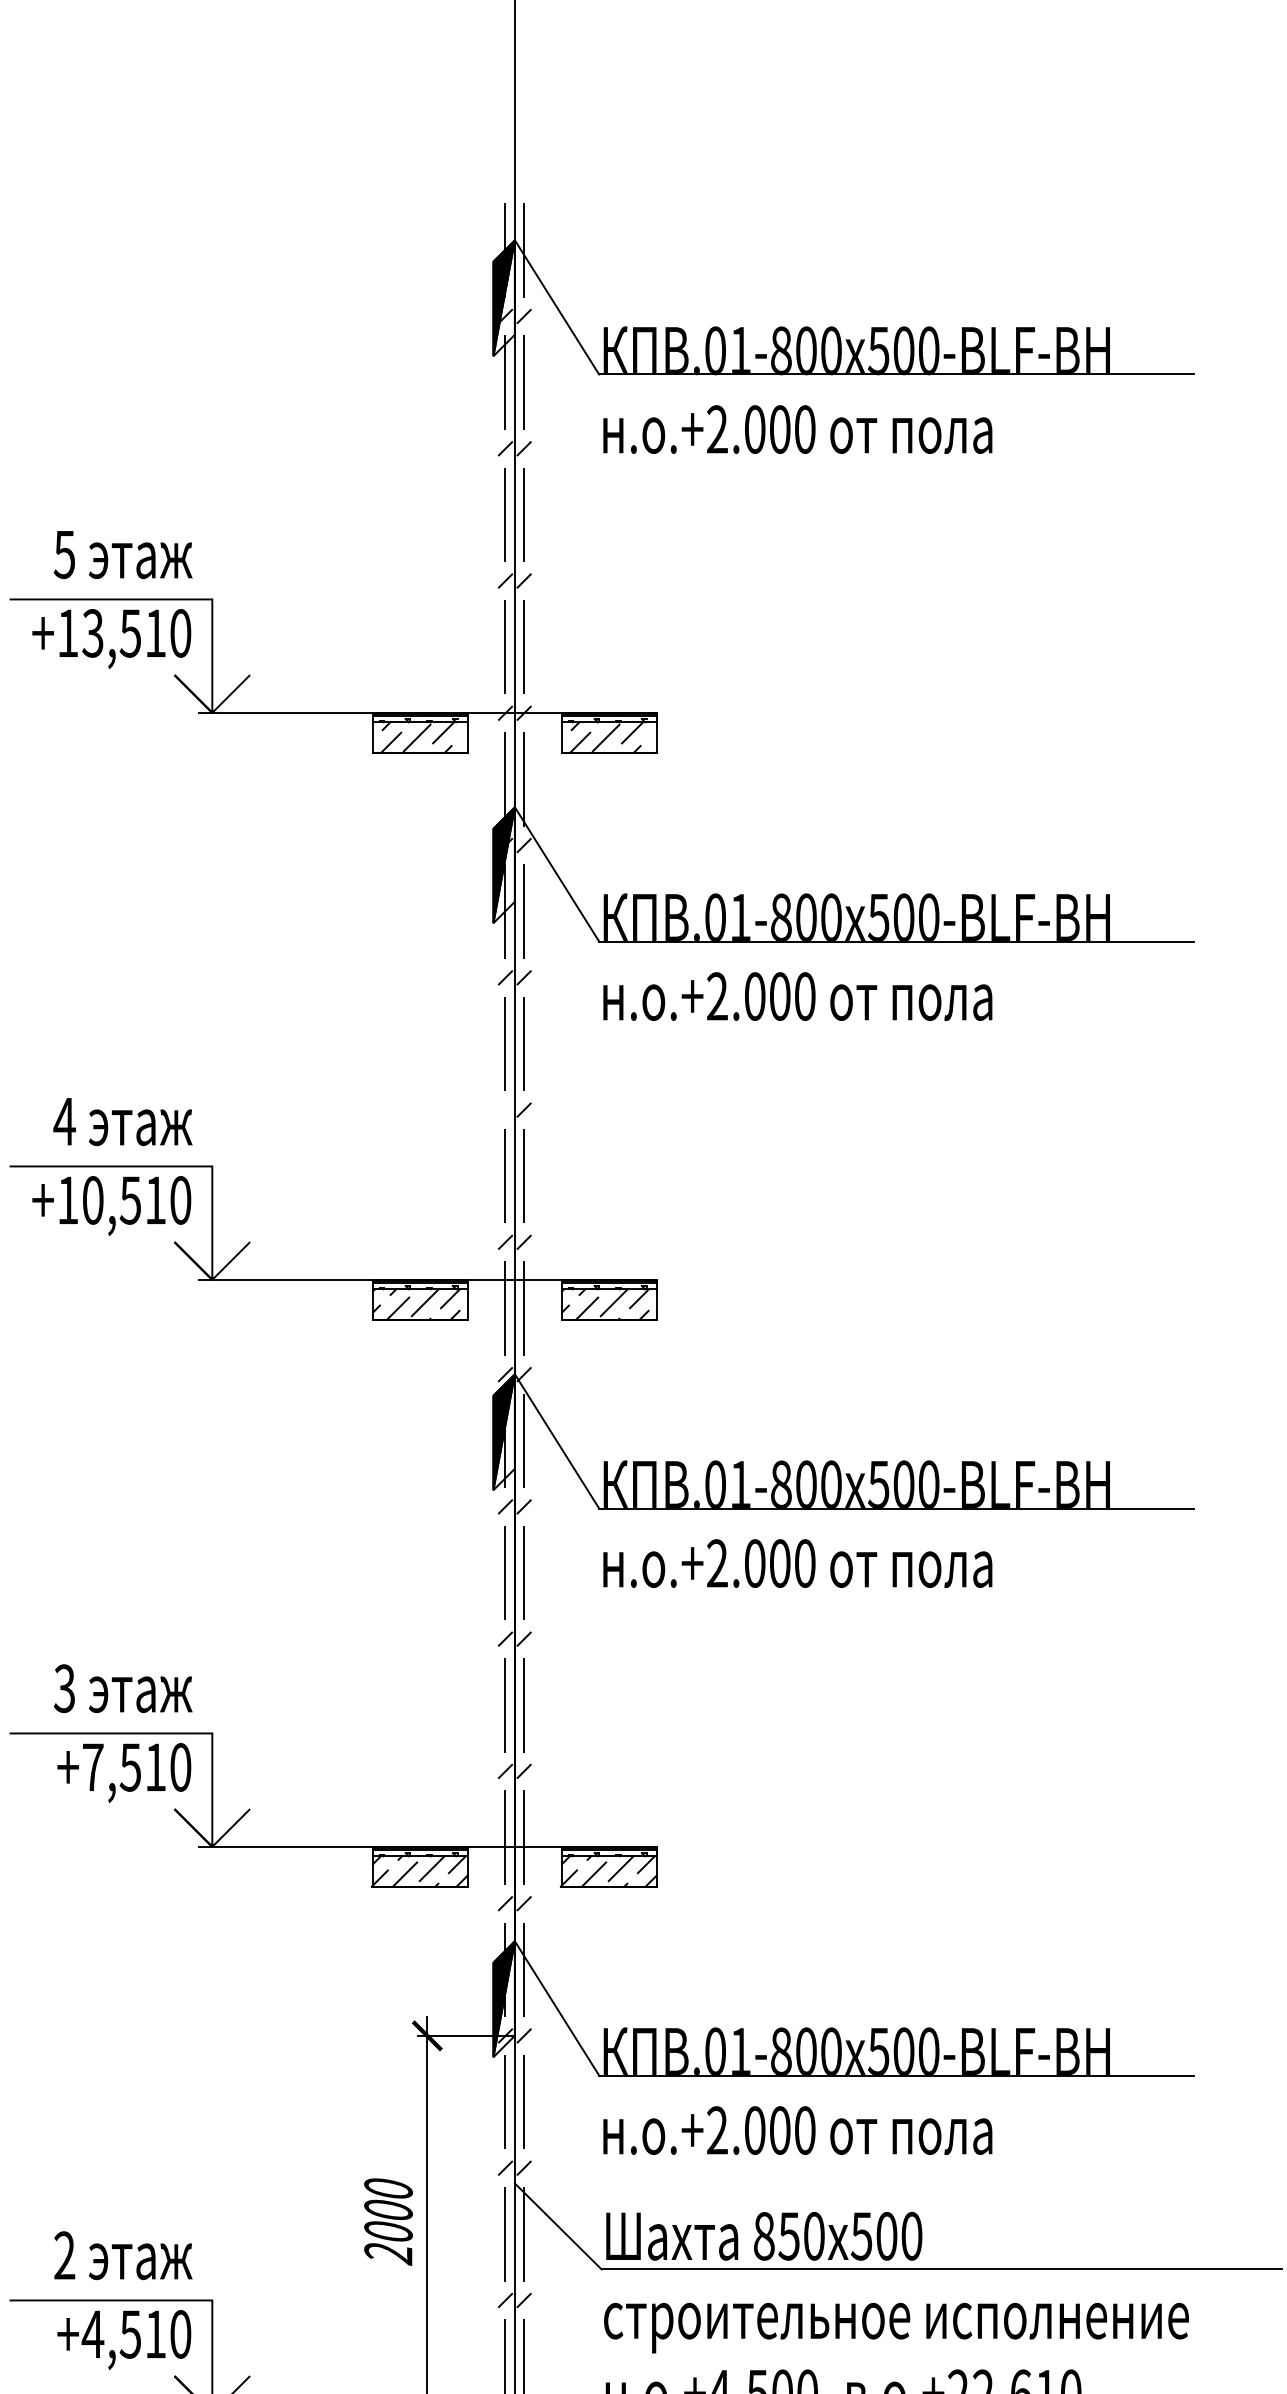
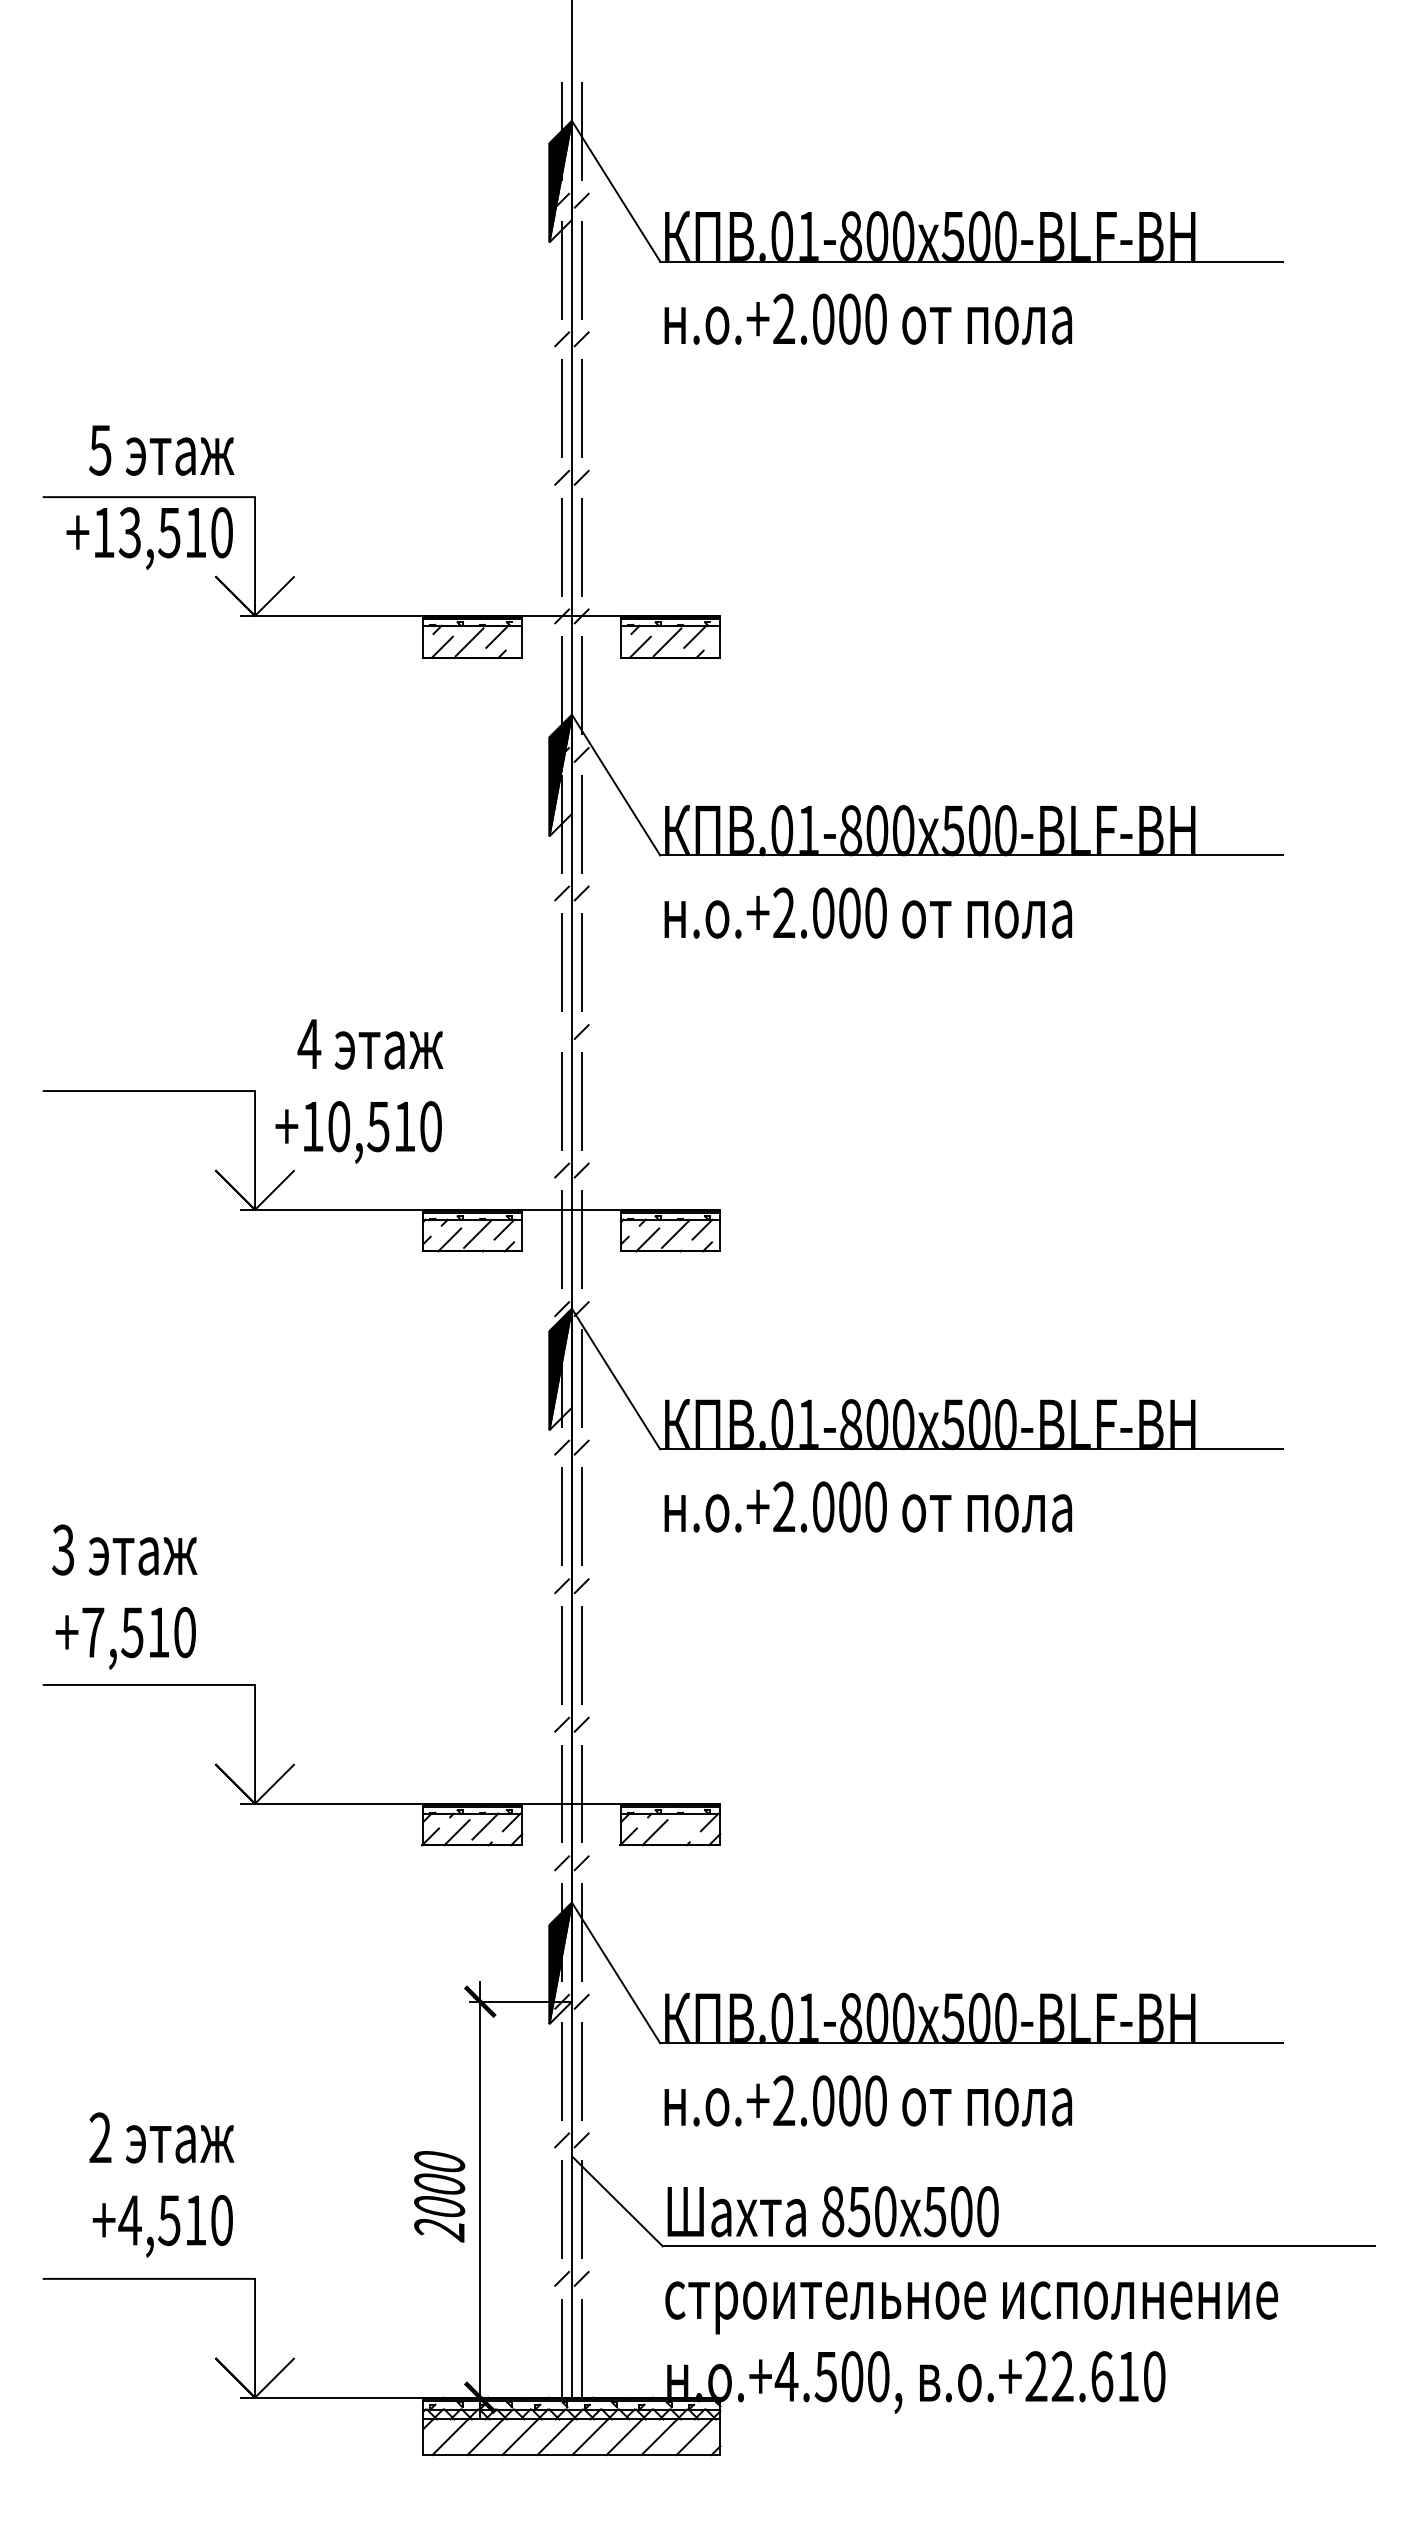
text: (112, 1166) -> (359, 1091), moved
text: (123, 1733) -> (124, 1596), moved
line: (621, 1868) -> (683, 1826), removed
text: (123, 2300) -> (161, 2184), moved

